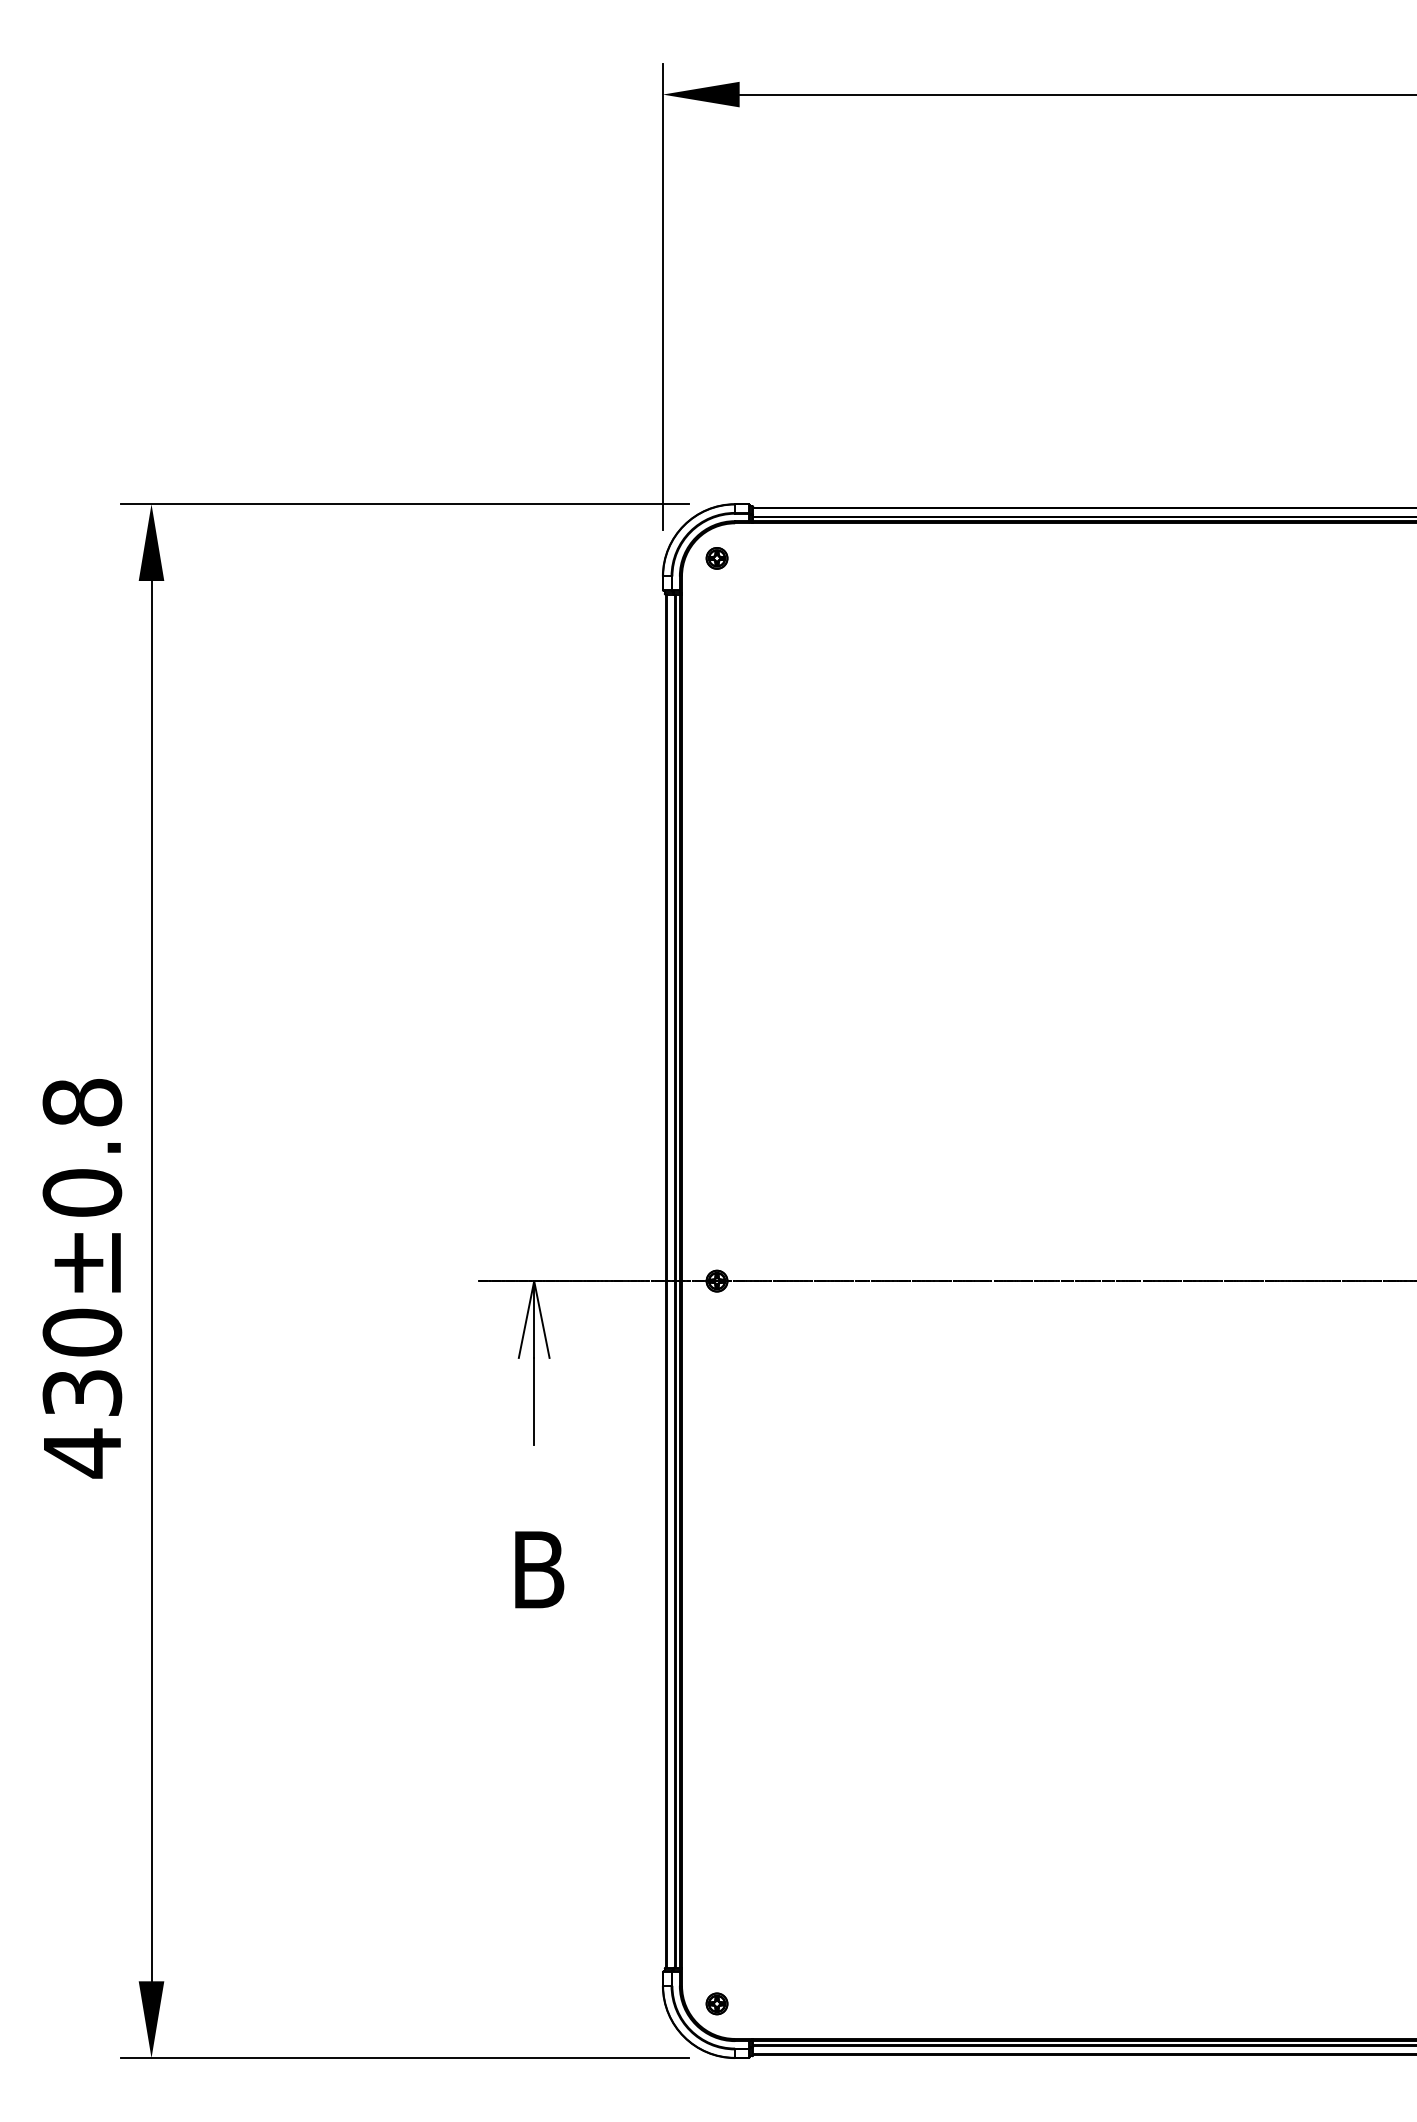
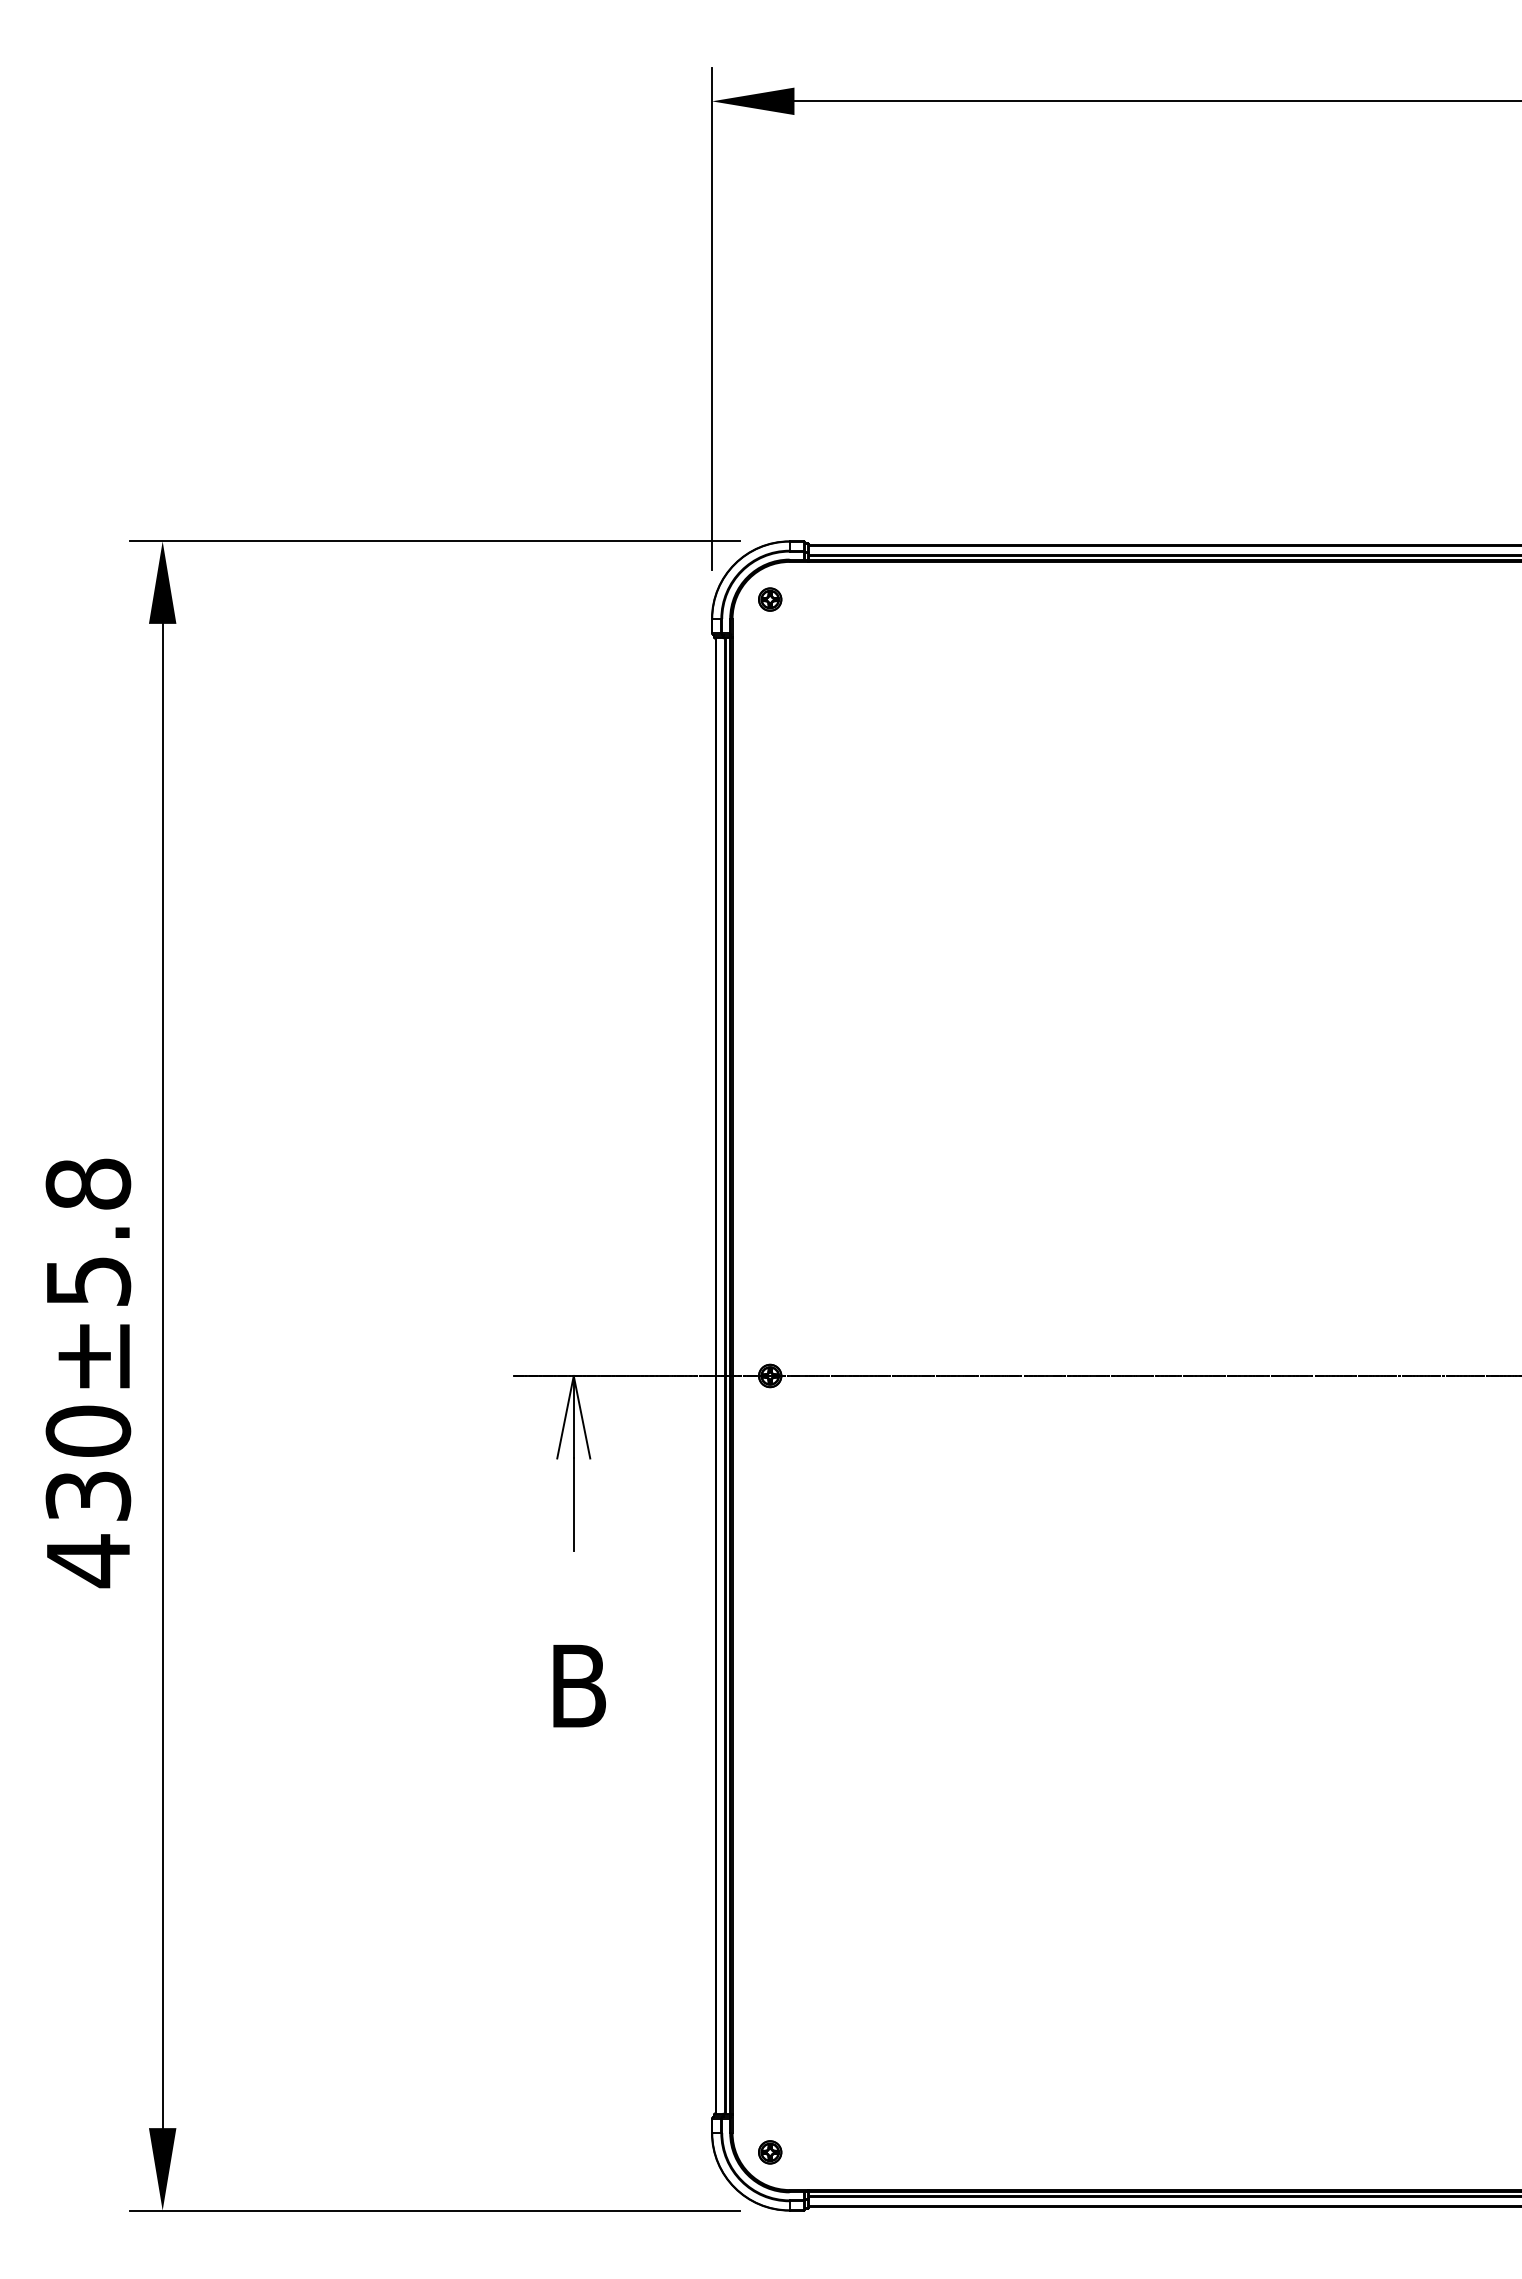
text: (82, 1192) -> (88, 1280), 430±0.8 -> 430±5.8

